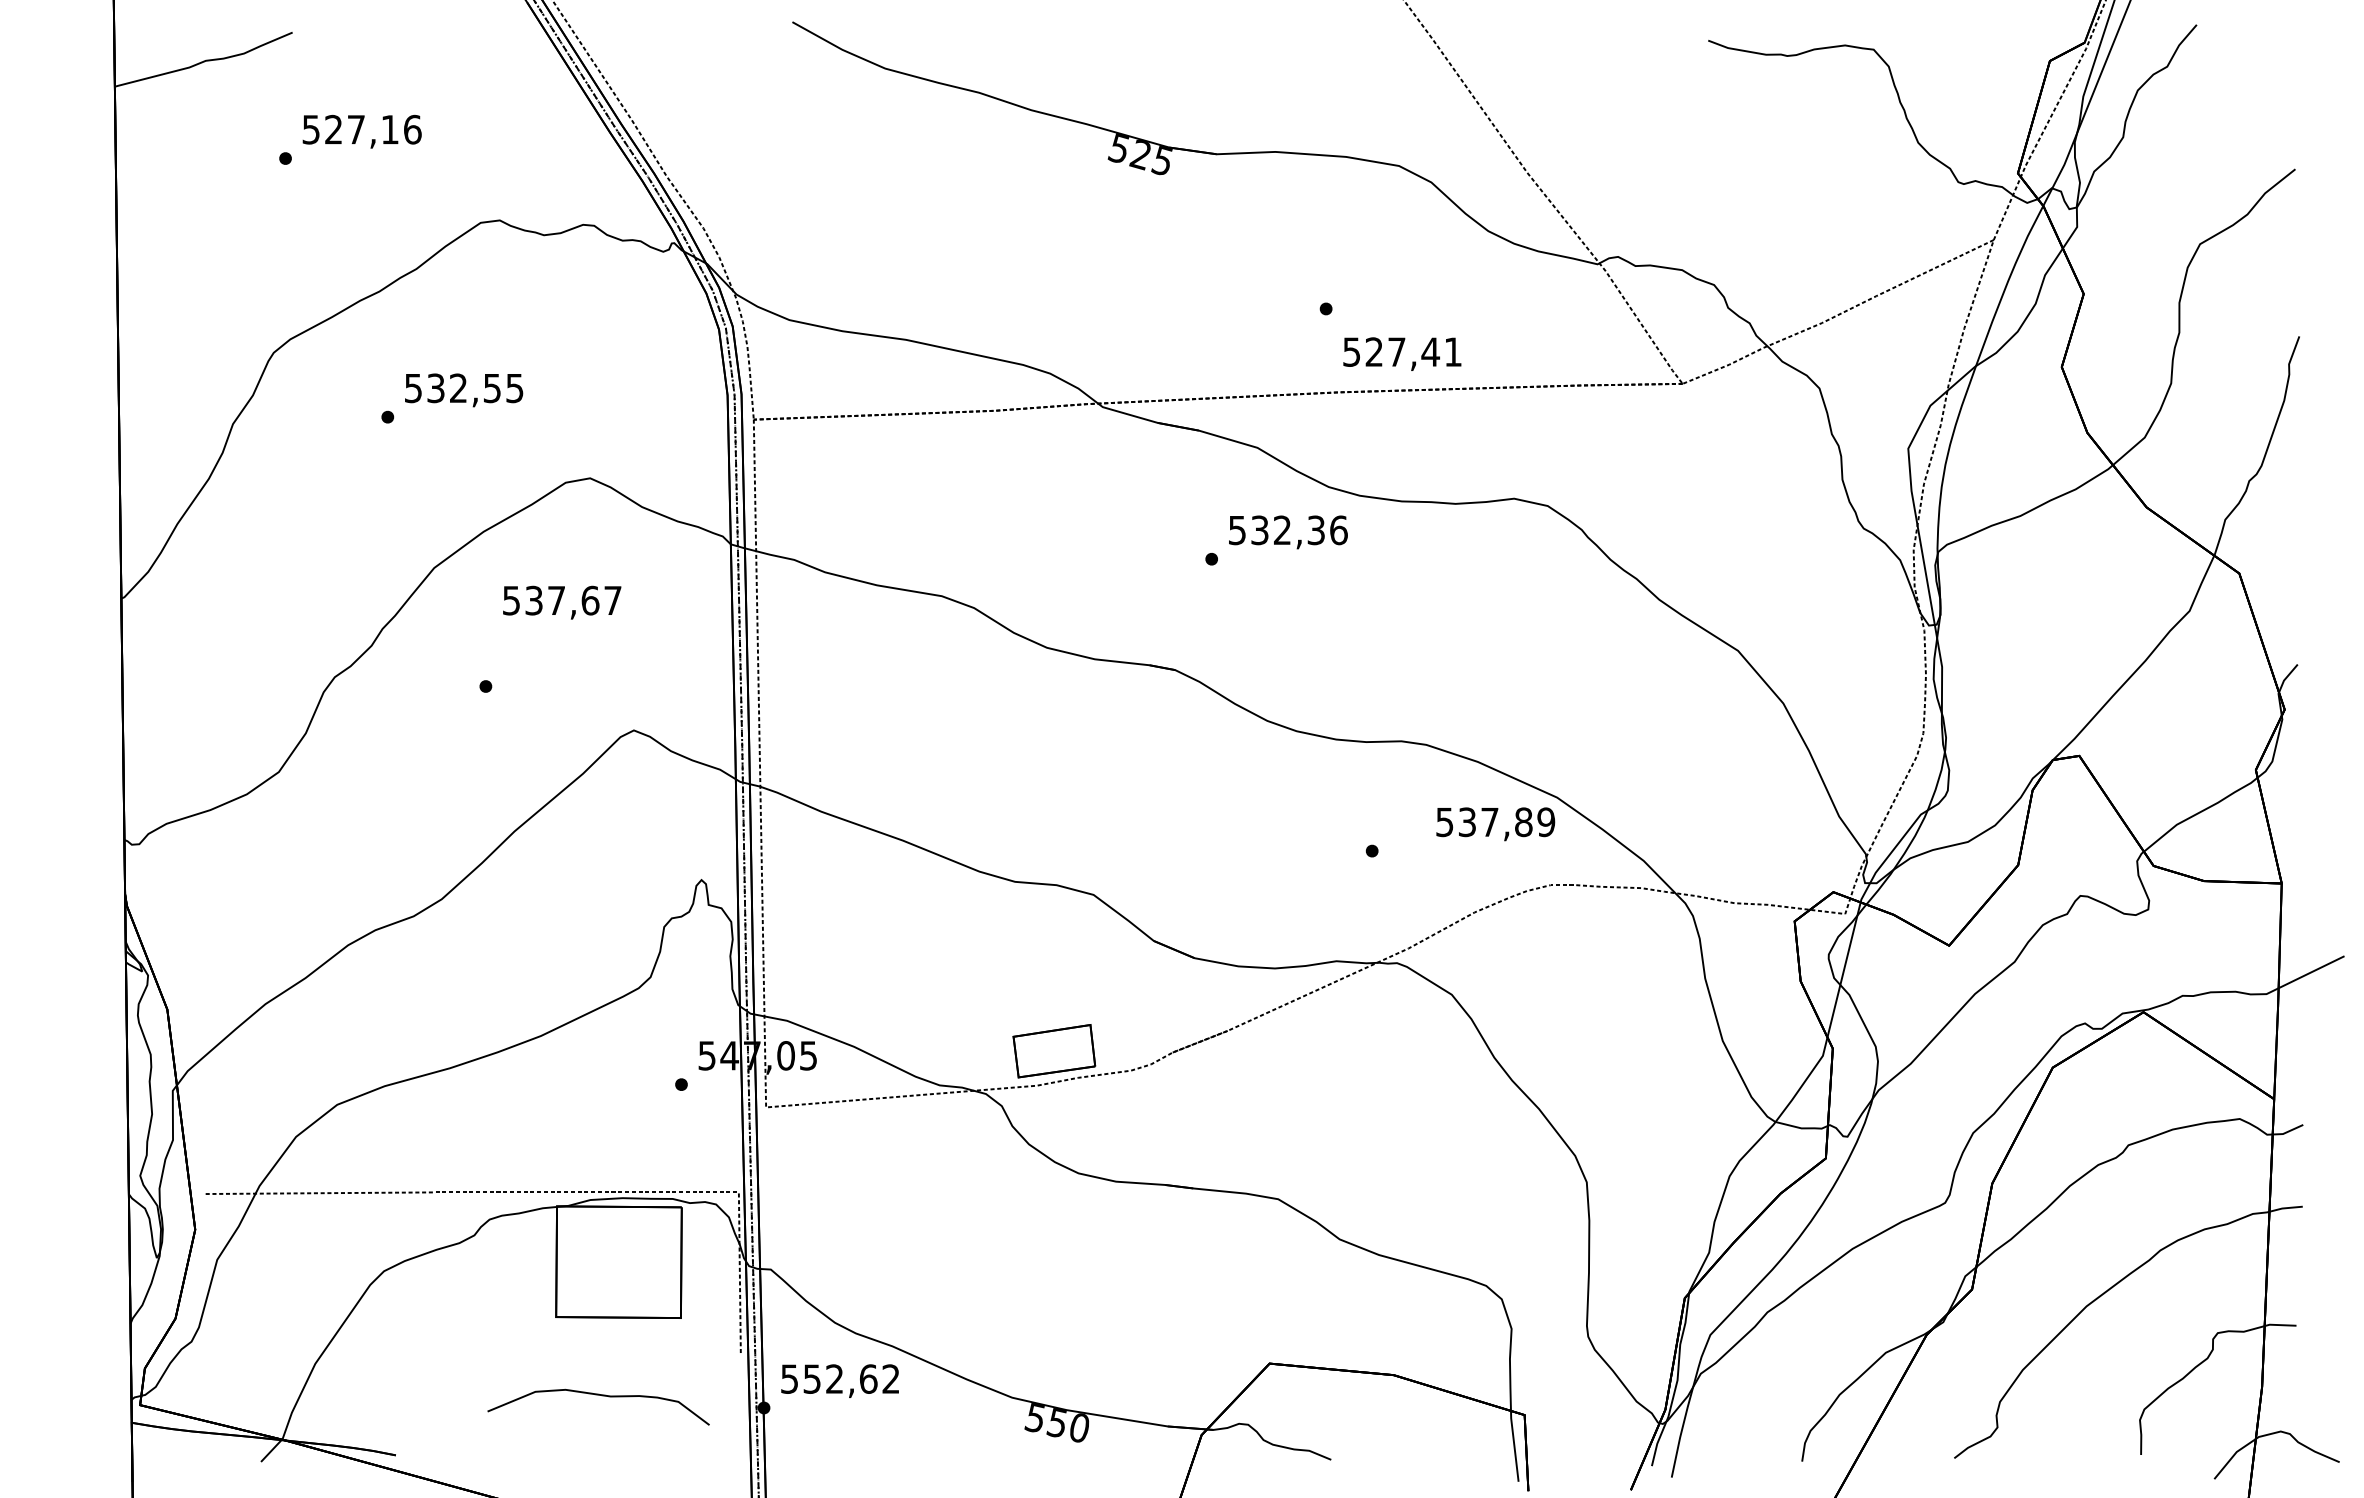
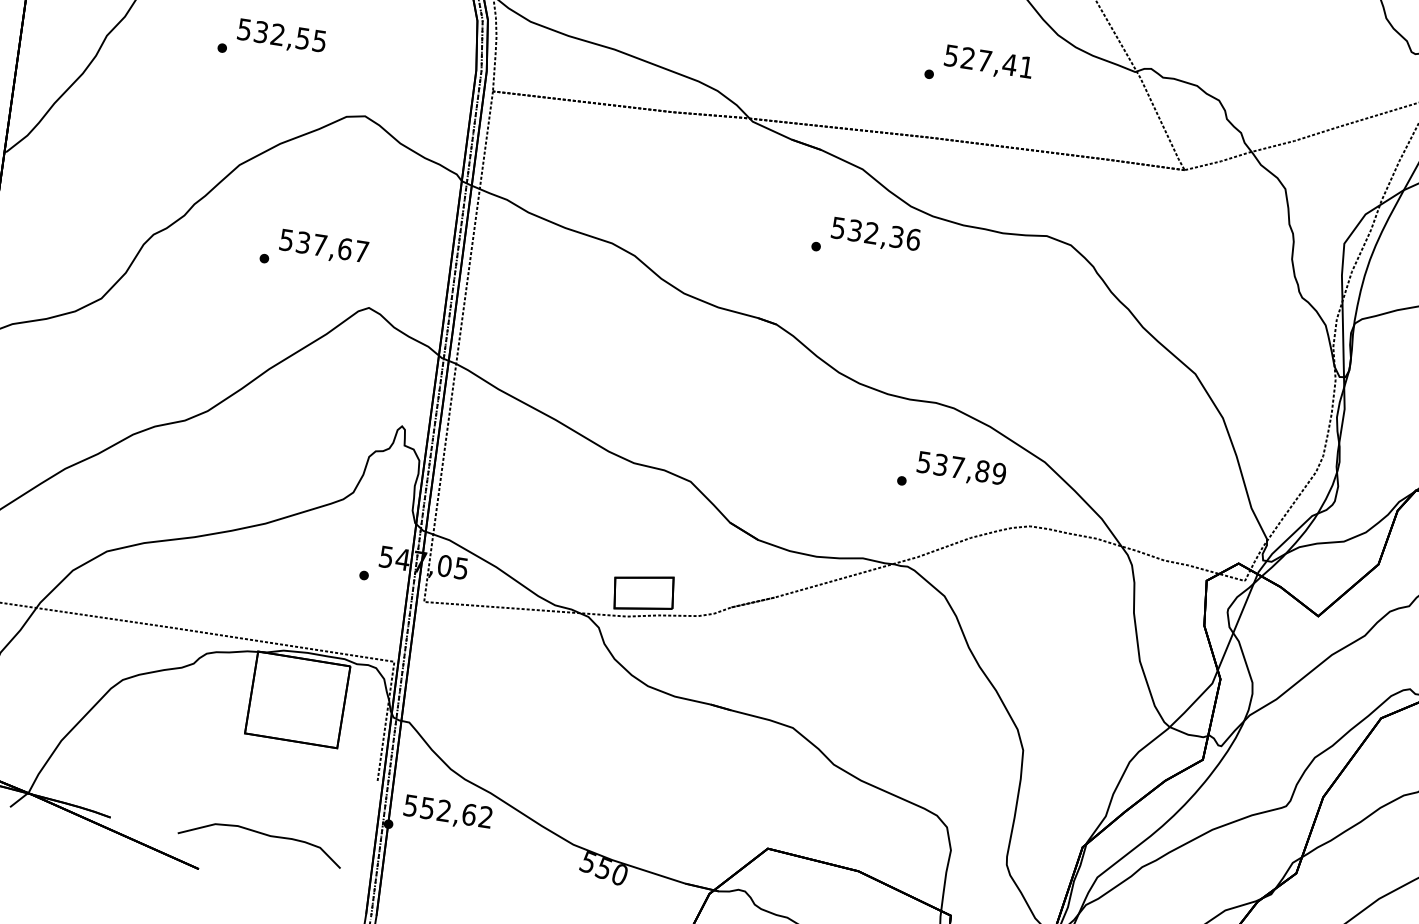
text: (1402, 353) -> (988, 62), moved
text: (562, 602) -> (324, 247), moved
text: (1495, 824) -> (961, 469), moved
curve: (602, 1396) -> (264, 835), moved

